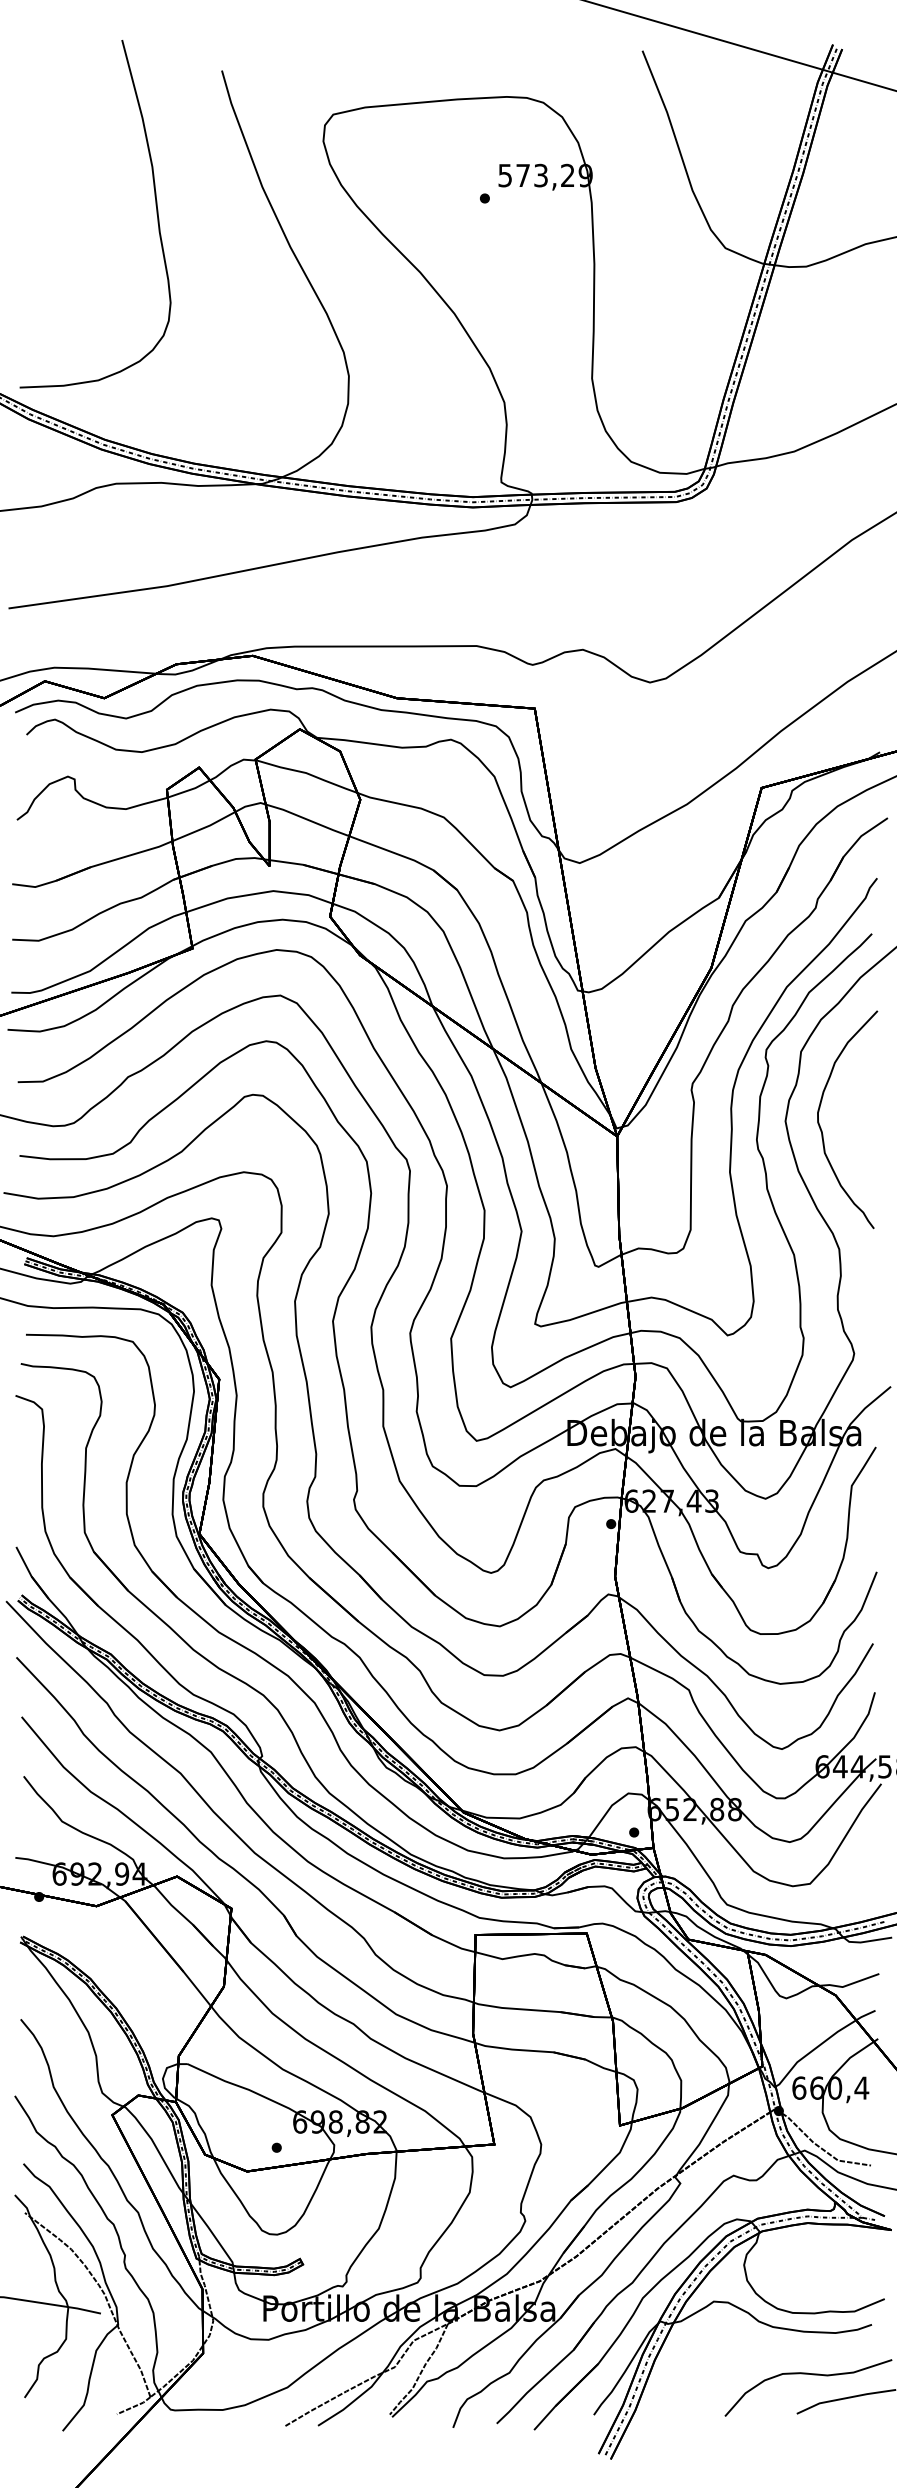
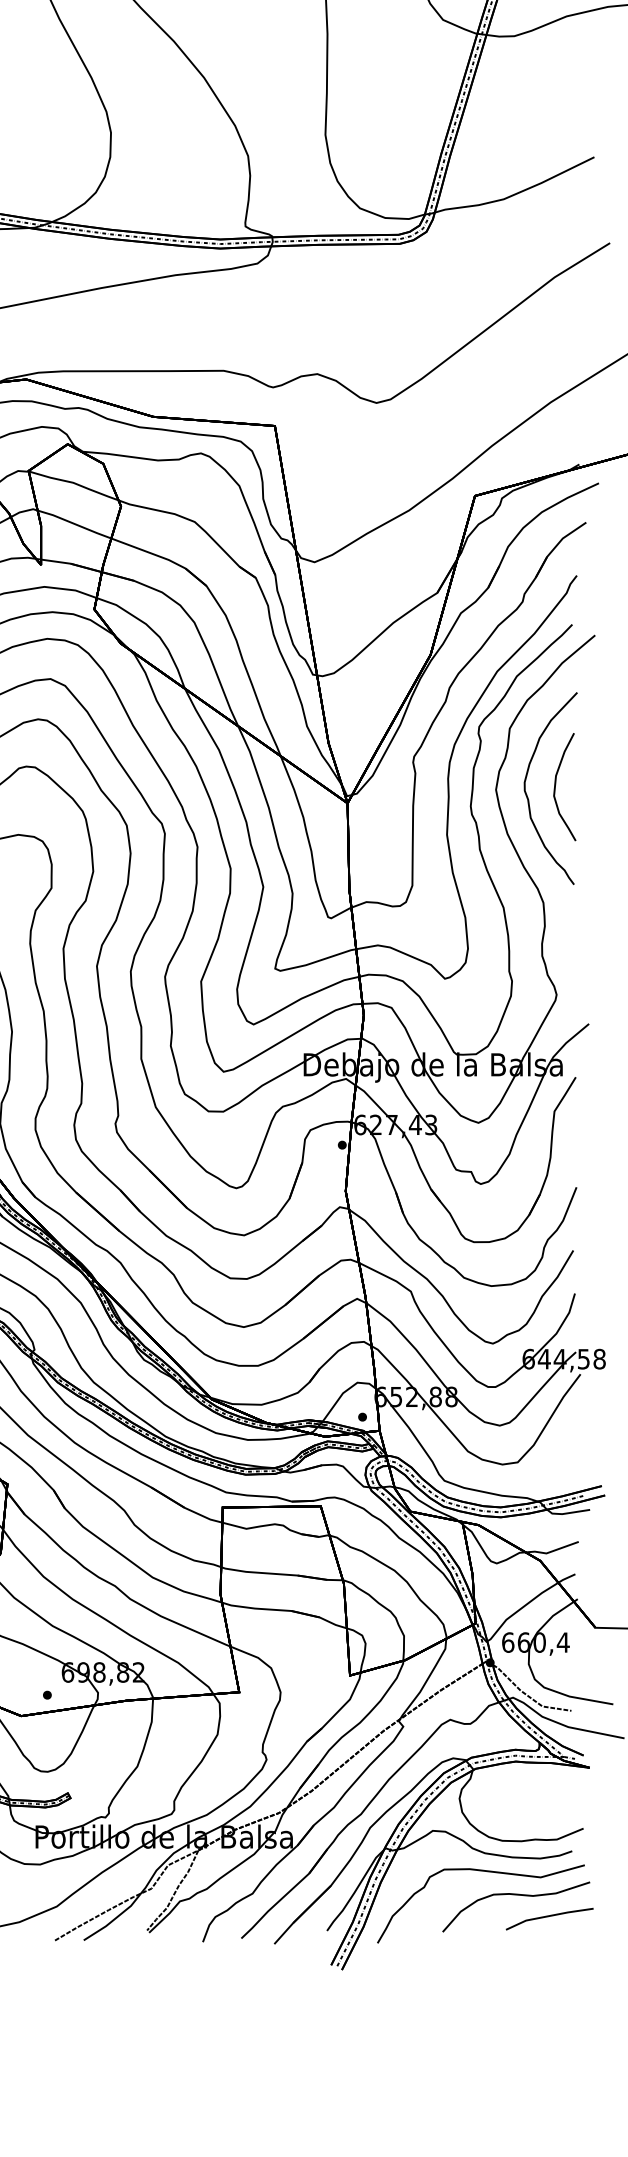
curve: (853, 1117) -> (556, 786), added
curve: (774, 2348) -> (486, 1872), added

